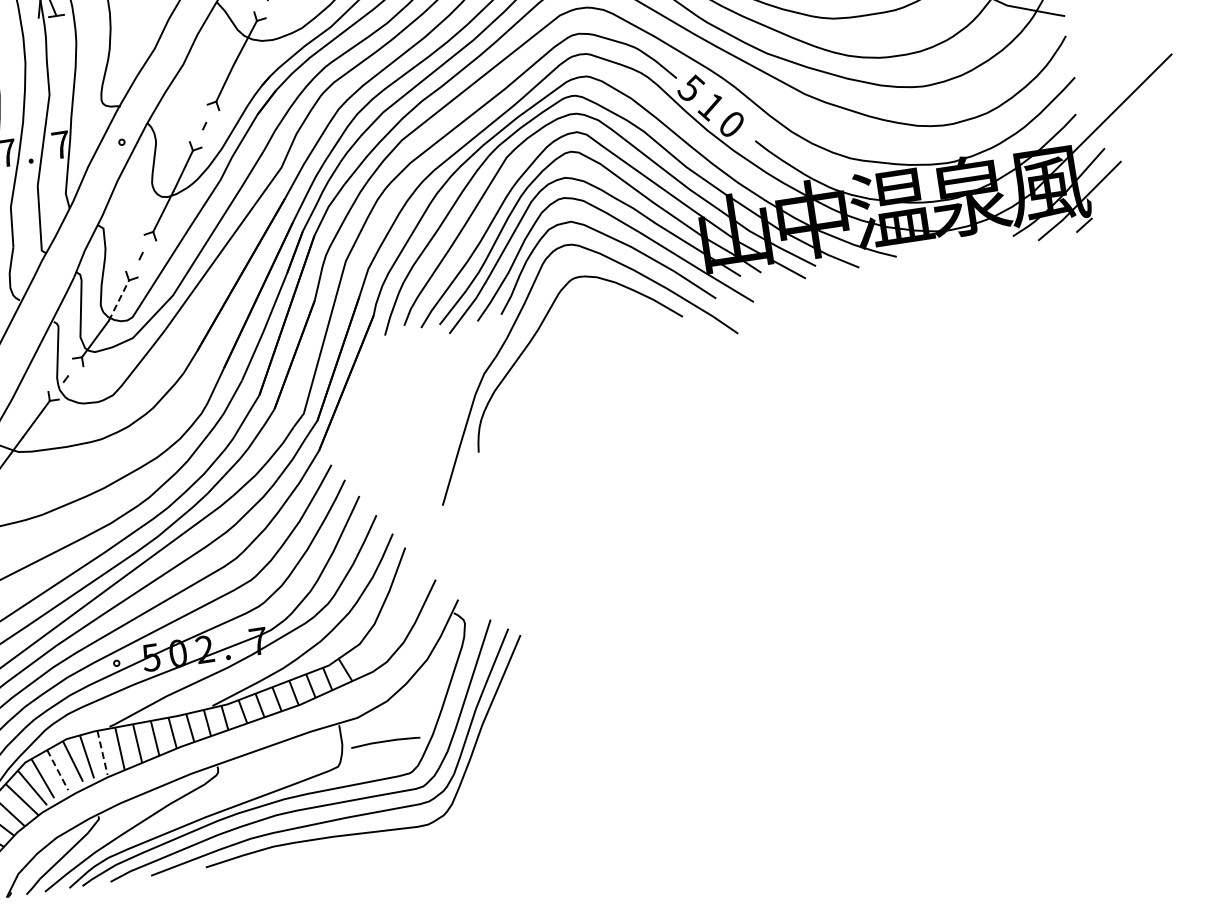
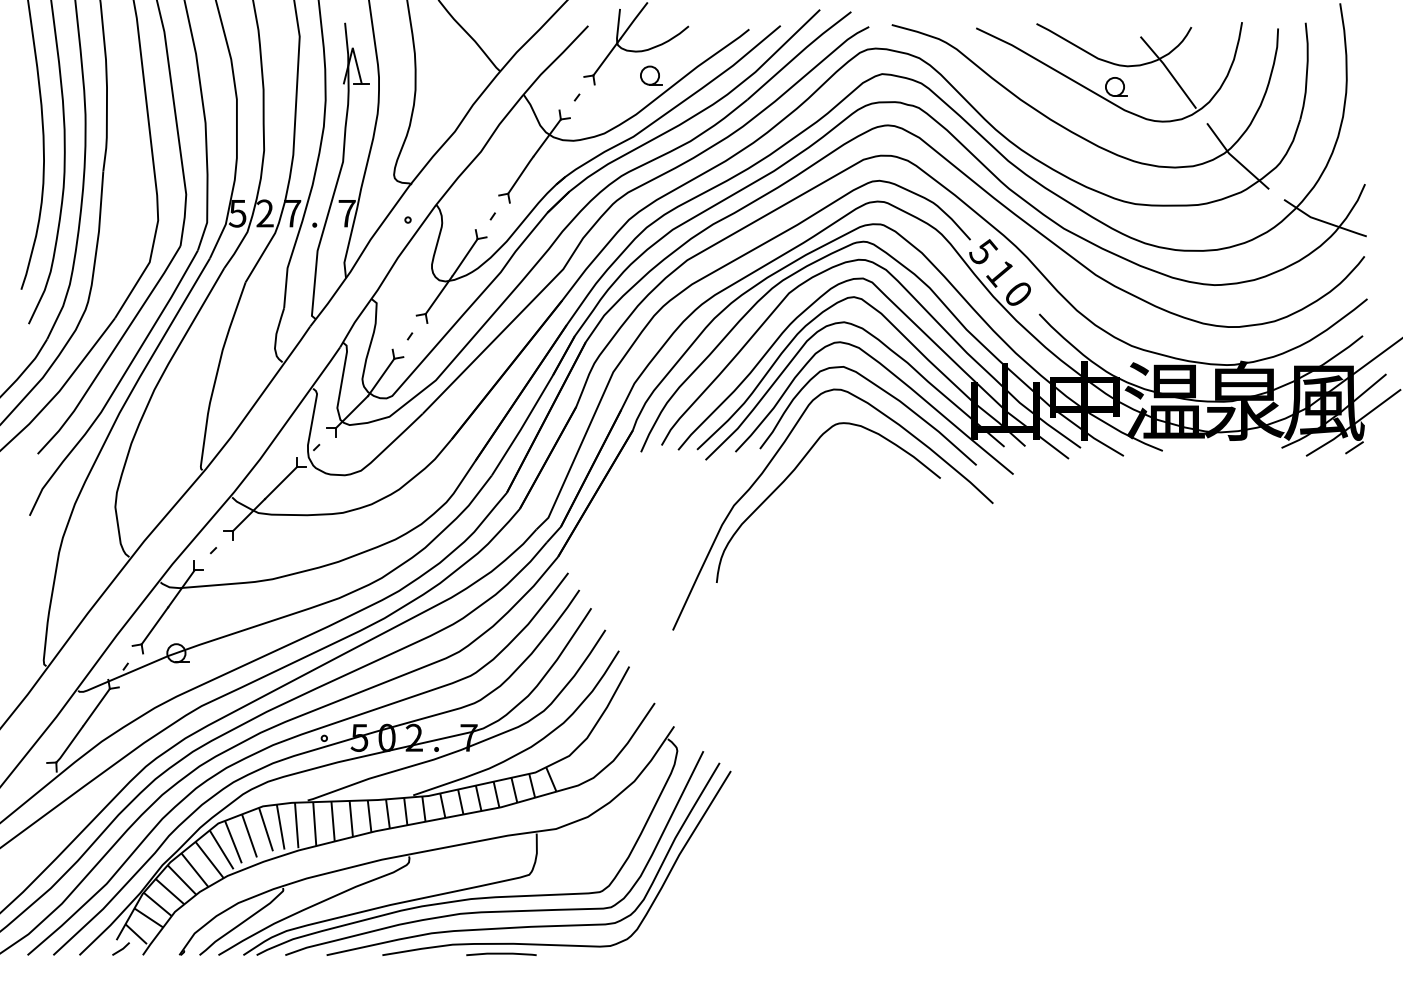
line: (119, 300) -> (381, 377), dashed -> solid
line: (385, 742) -> (501, 954), moved
line: (102, 752) -> (296, 825), dashed -> solid
line: (57, 769) -> (249, 835), dashed -> solid

